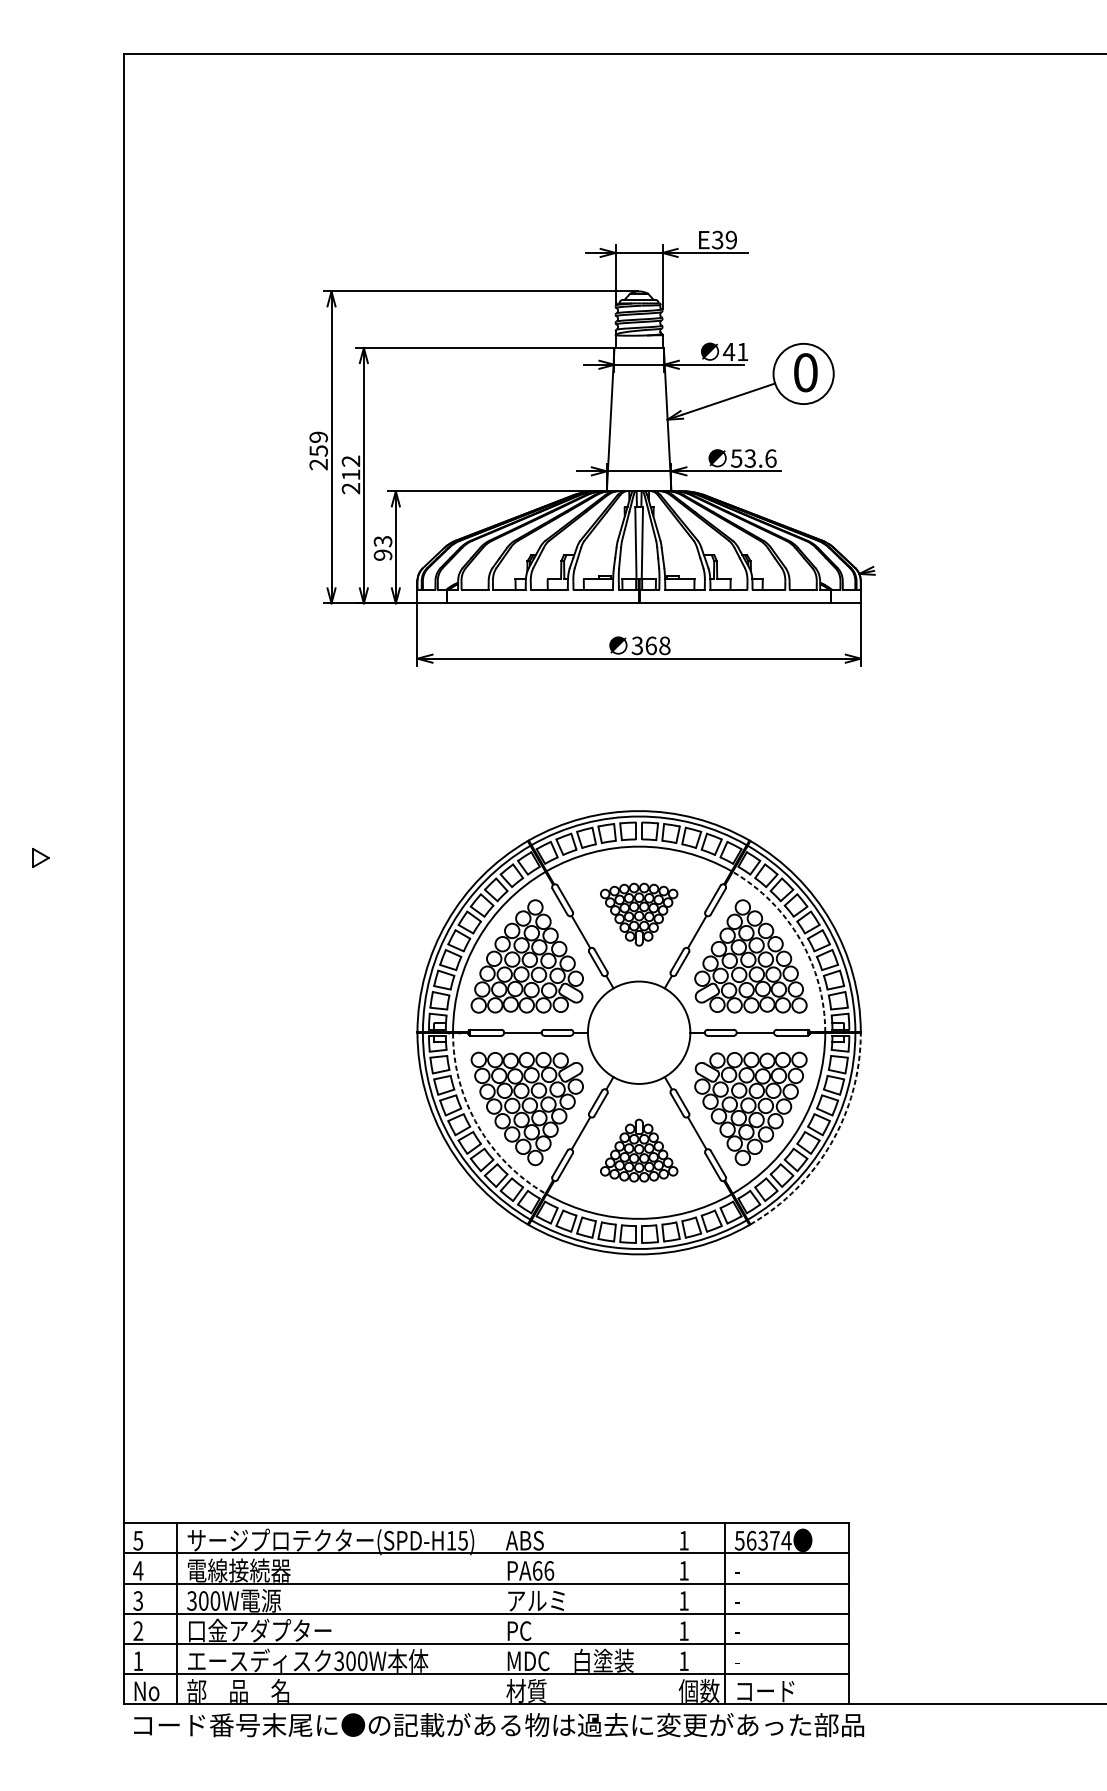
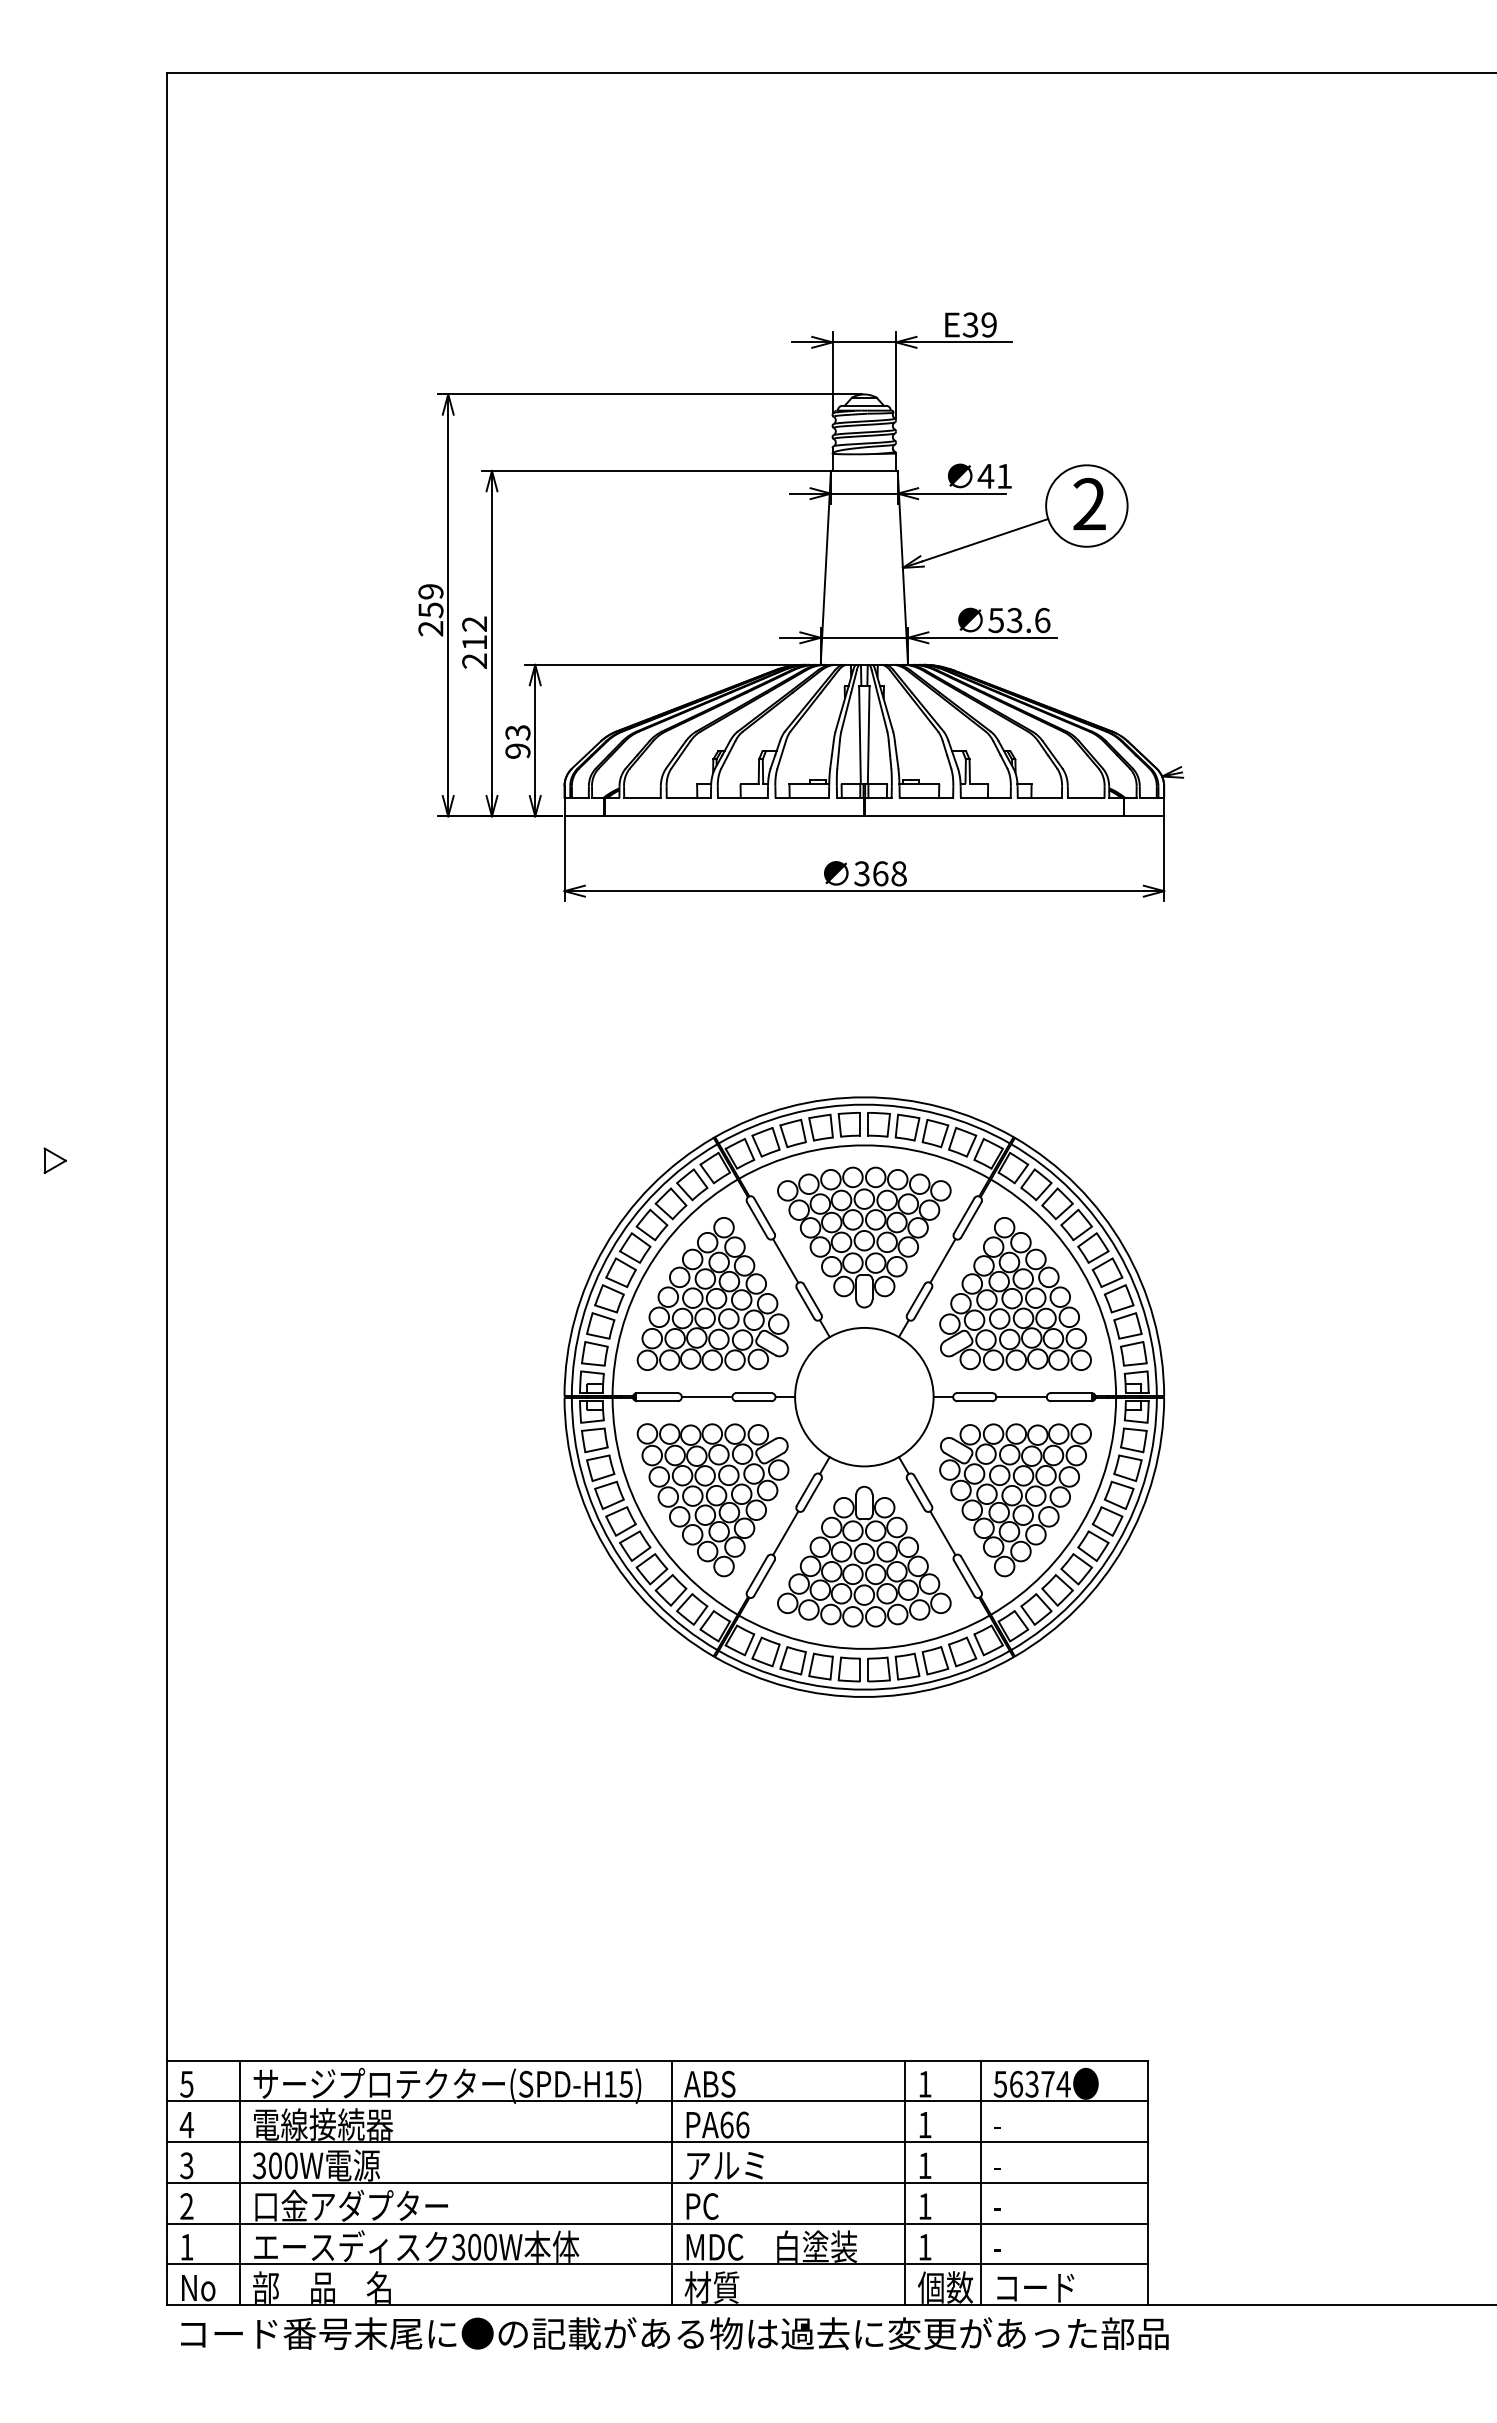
text: (805, 372) -> (1089, 503), 0 -> 2
part: (639, 914) -> (864, 1237), size x1.67
arc: (800, 939) -> (1082, 1271), dashed -> solid
arc: (478, 1126) -> (646, 1523), dashed -> solid
arc: (831, 1143) -> (1124, 1547), dashed -> solid
part: (639, 1150) -> (864, 1556), size x1.67
line: (496, 1613) -> (671, 2182), added
line: (669, 1613) -> (905, 2182), added

